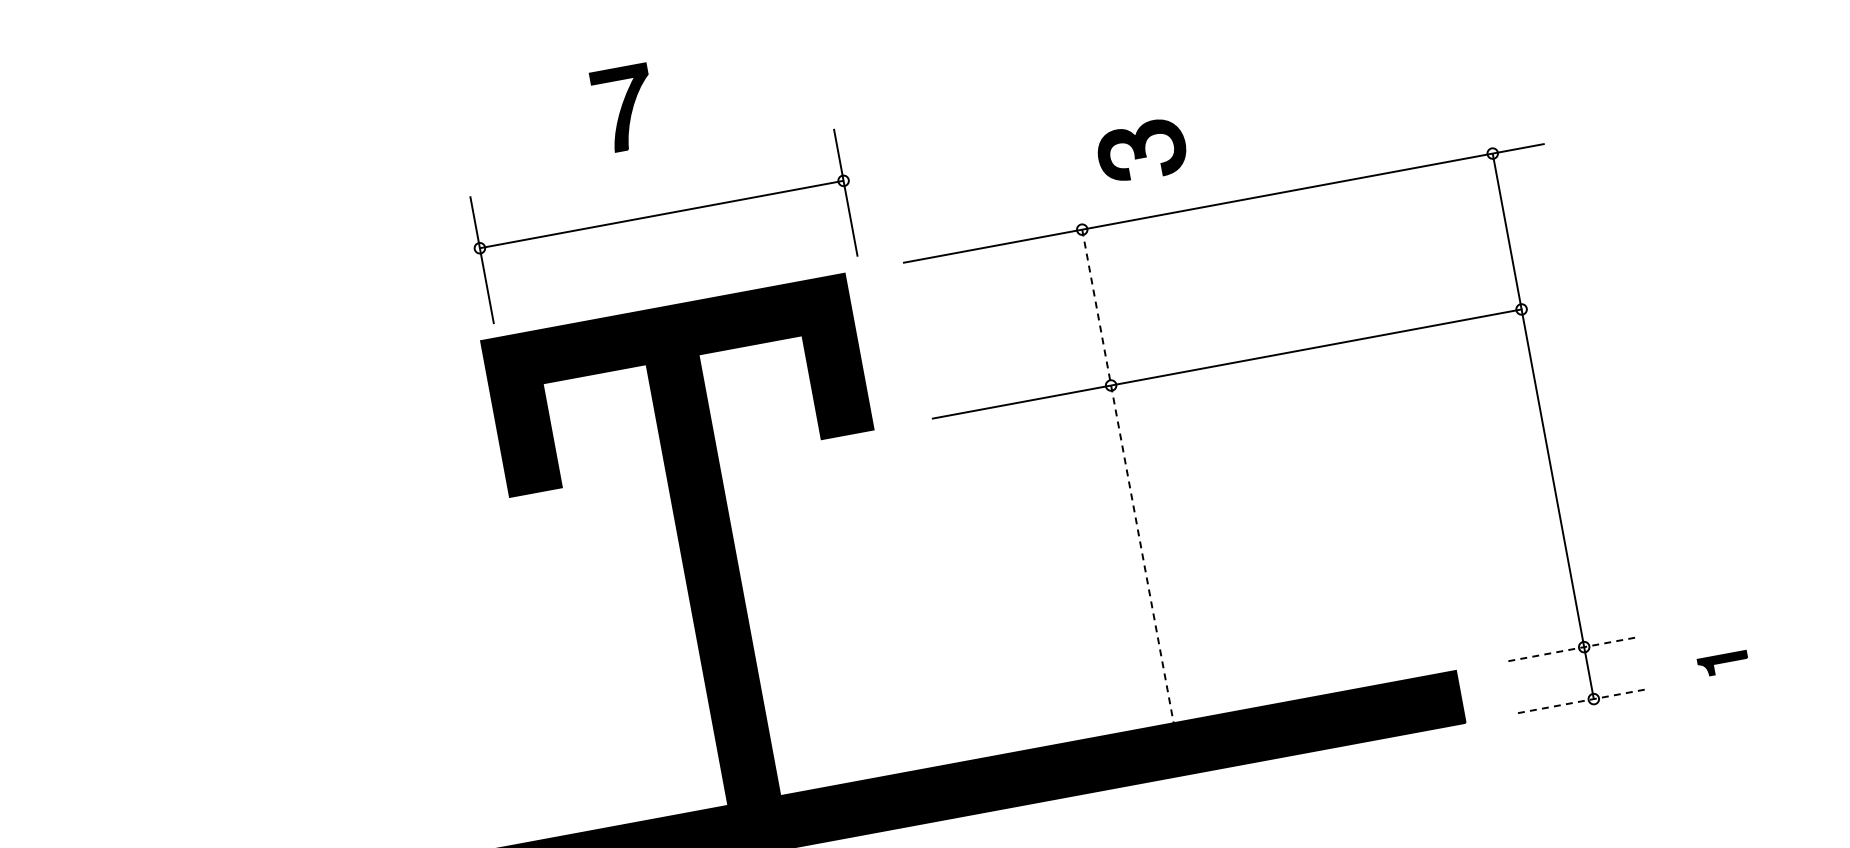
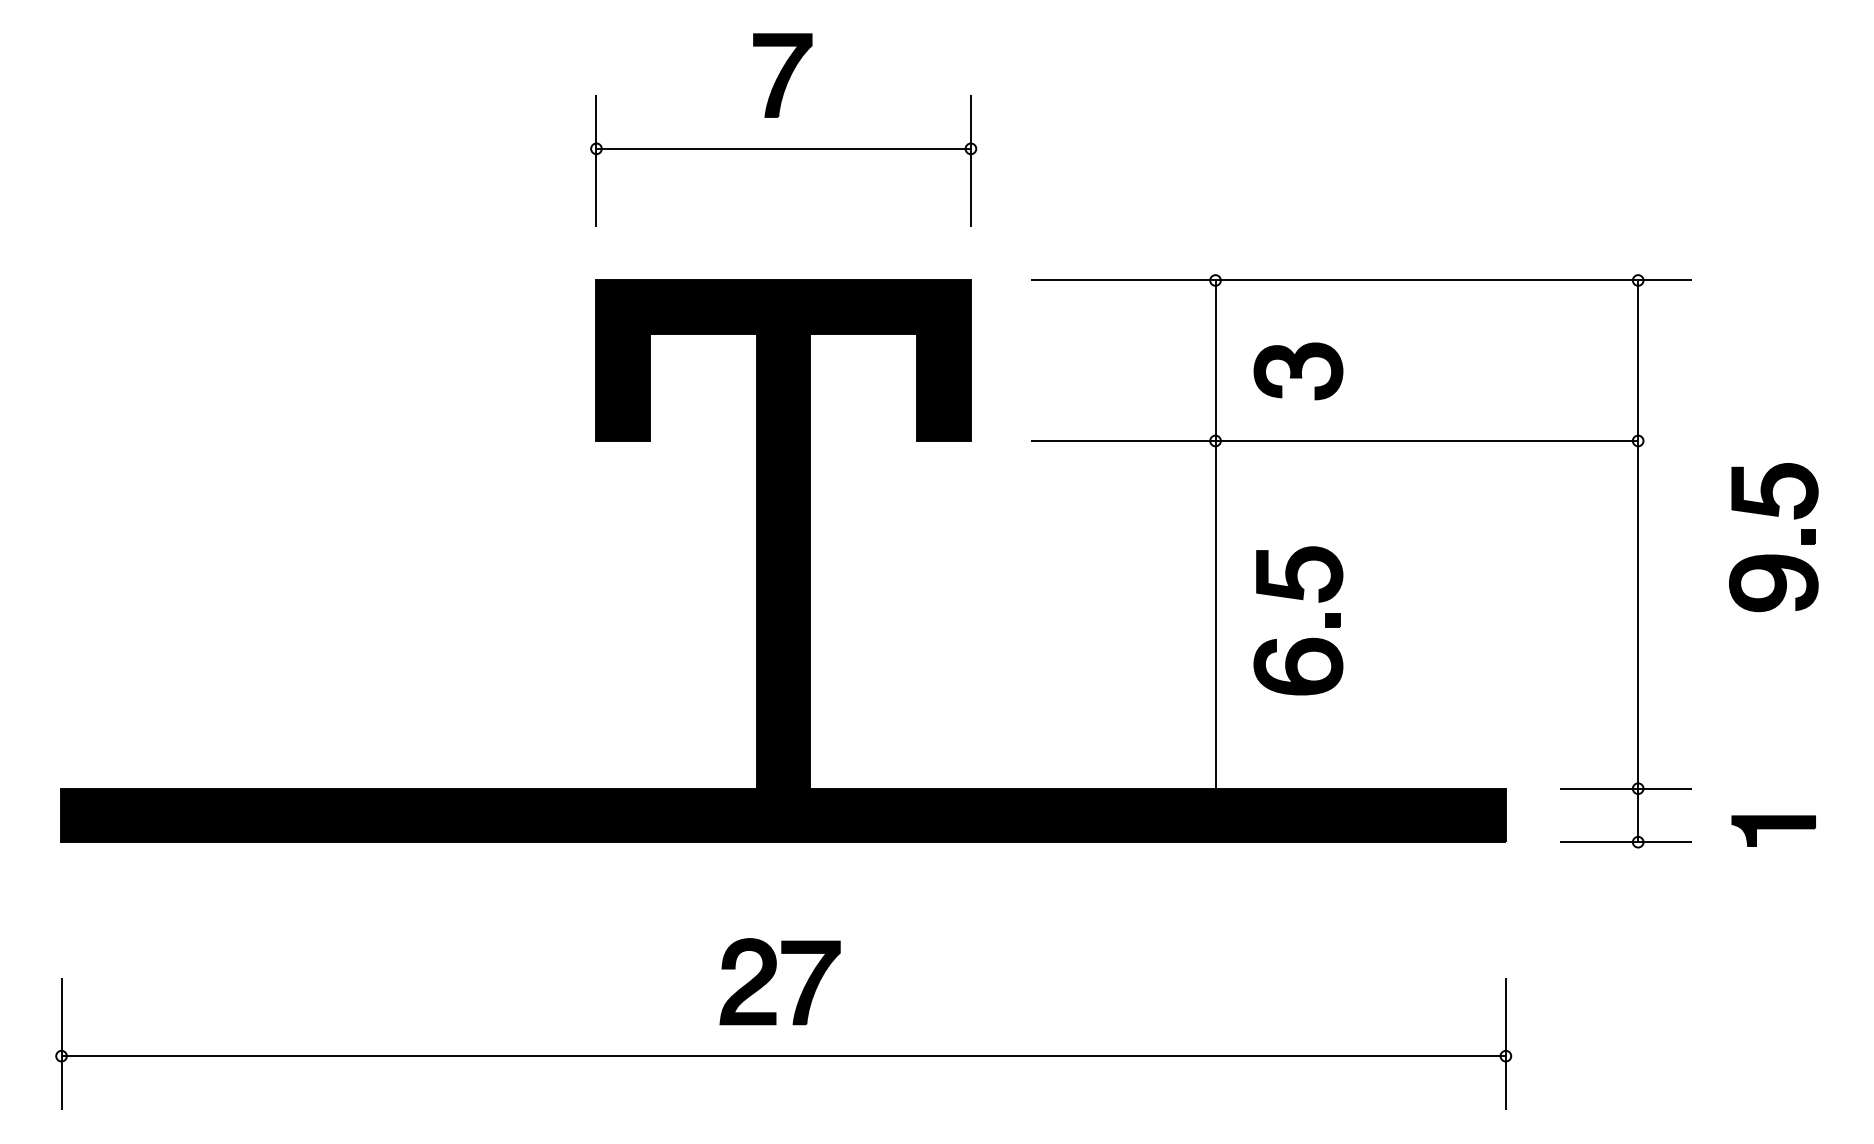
part: (1142, 151) -> (1298, 371), moved
part: (661, 215) -> (783, 149), moved
part: (1673, 395) -> (1773, 554), added
line: (1128, 477) -> (1215, 535), dashed -> solid
part: (1234, 561) -> (1305, 638), added
line: (1571, 649) -> (1625, 788), dashed -> solid
part: (1723, 663) -> (1773, 830), size x1.67
line: (1581, 701) -> (1625, 842), dashed -> solid

